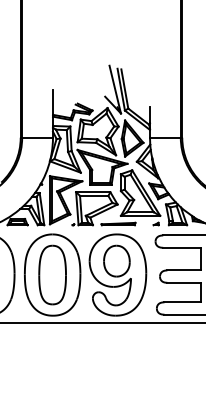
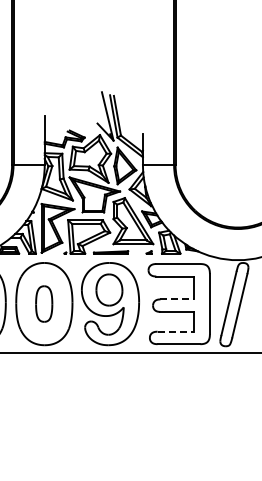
line: (184, 270) -> (177, 299), solid -> dashed
part: (51, 274) -> (43, 303), size x0.6
line: (183, 302) -> (176, 331), solid -> dashed

